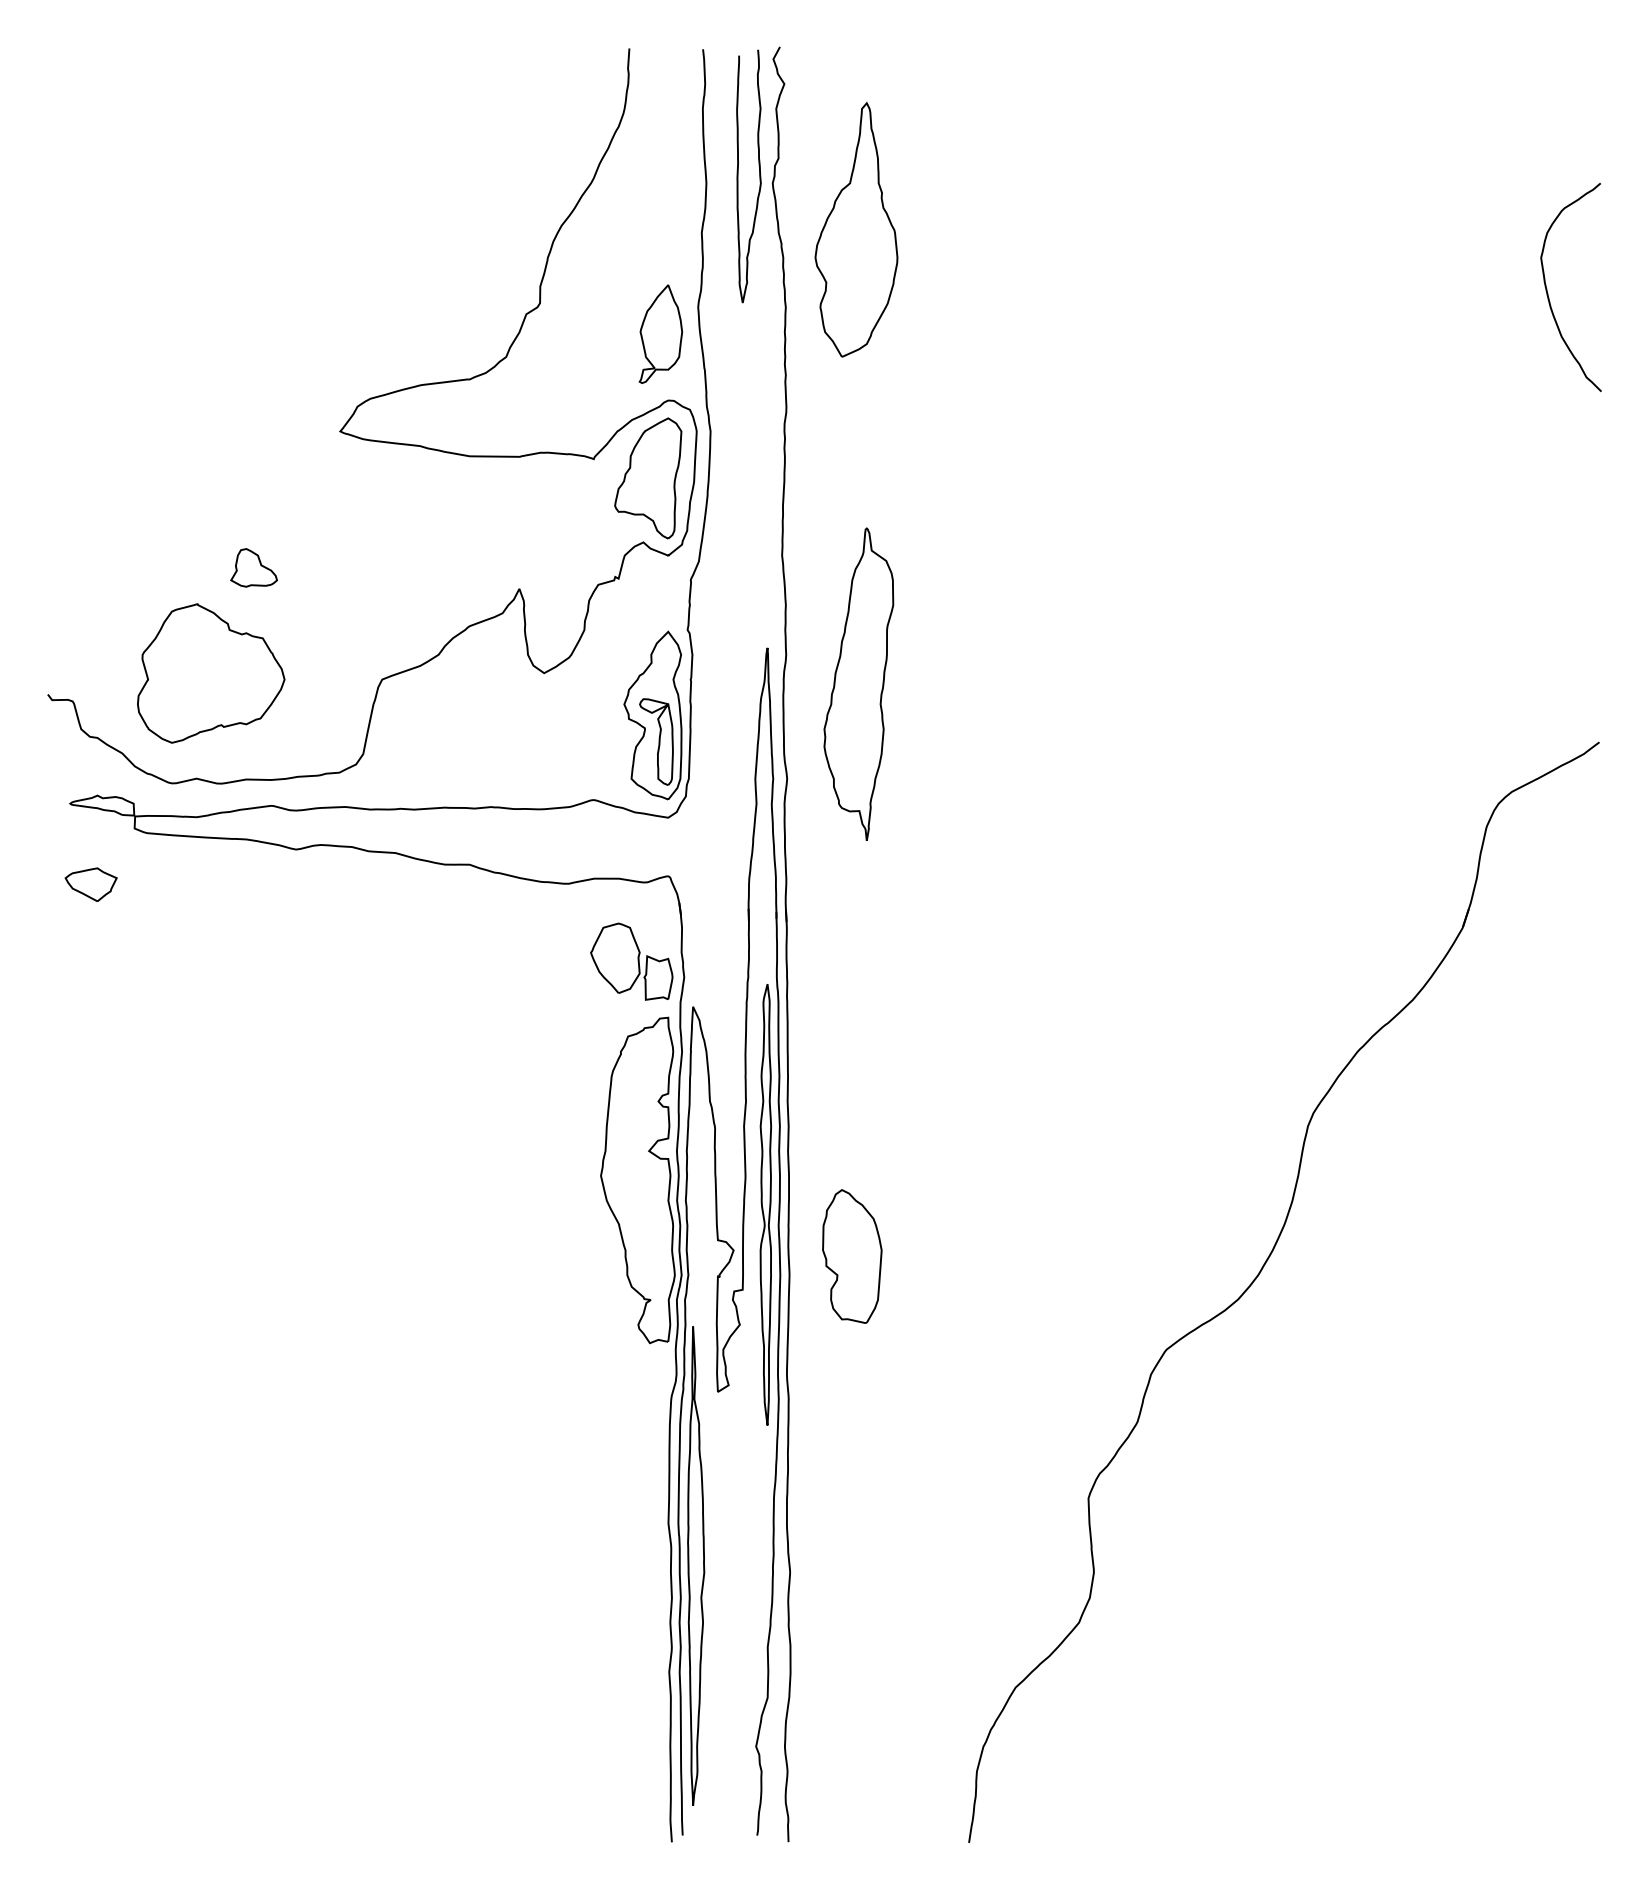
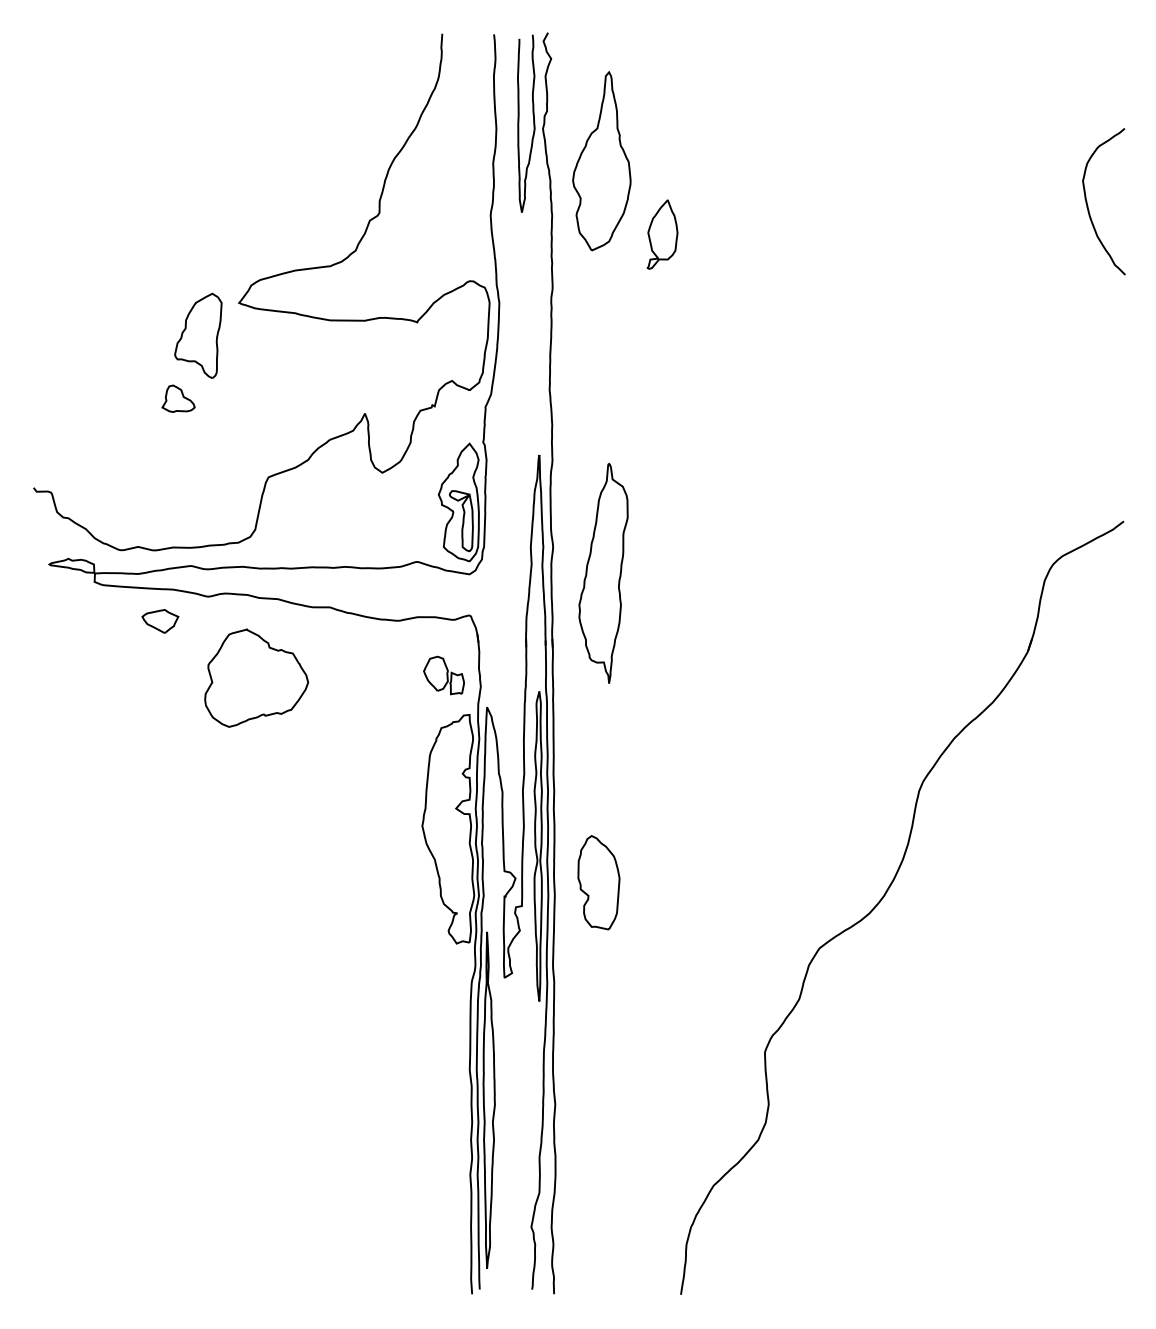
part: (660, 333) -> (662, 234), moved
part: (648, 478) -> (198, 335), moved
part: (211, 673) -> (256, 678), moved
part: (858, 683) -> (603, 572), moved
part: (90, 884) -> (159, 621), moved
part: (631, 961) -> (443, 675), size x0.7

